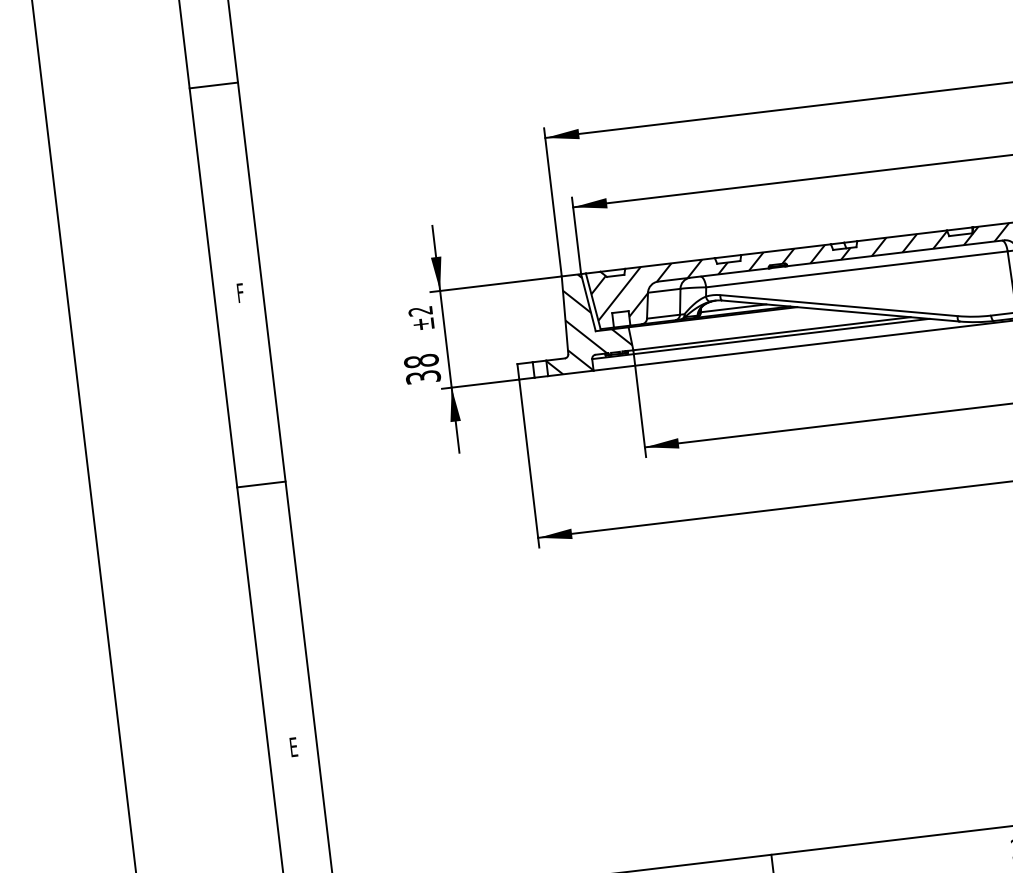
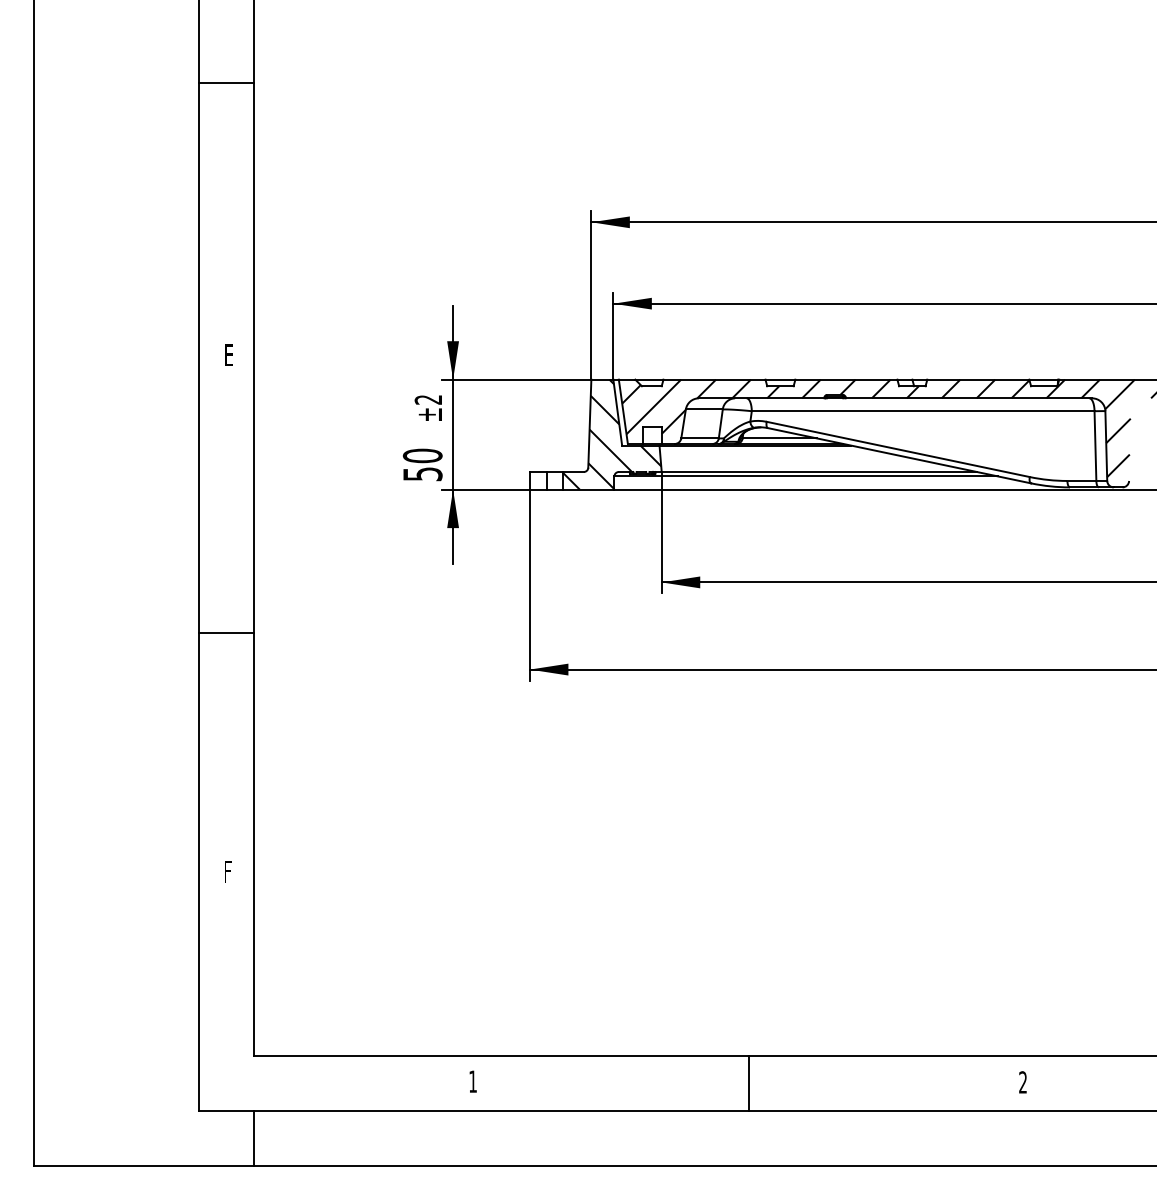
line: (213, 85) -> (226, 83), moved
text: (239, 292) -> (228, 354), F -> E
text: (422, 368) -> (422, 464), 38 -> 50
line: (261, 484) -> (226, 632), moved
text: (293, 747) -> (227, 871), E -> F

